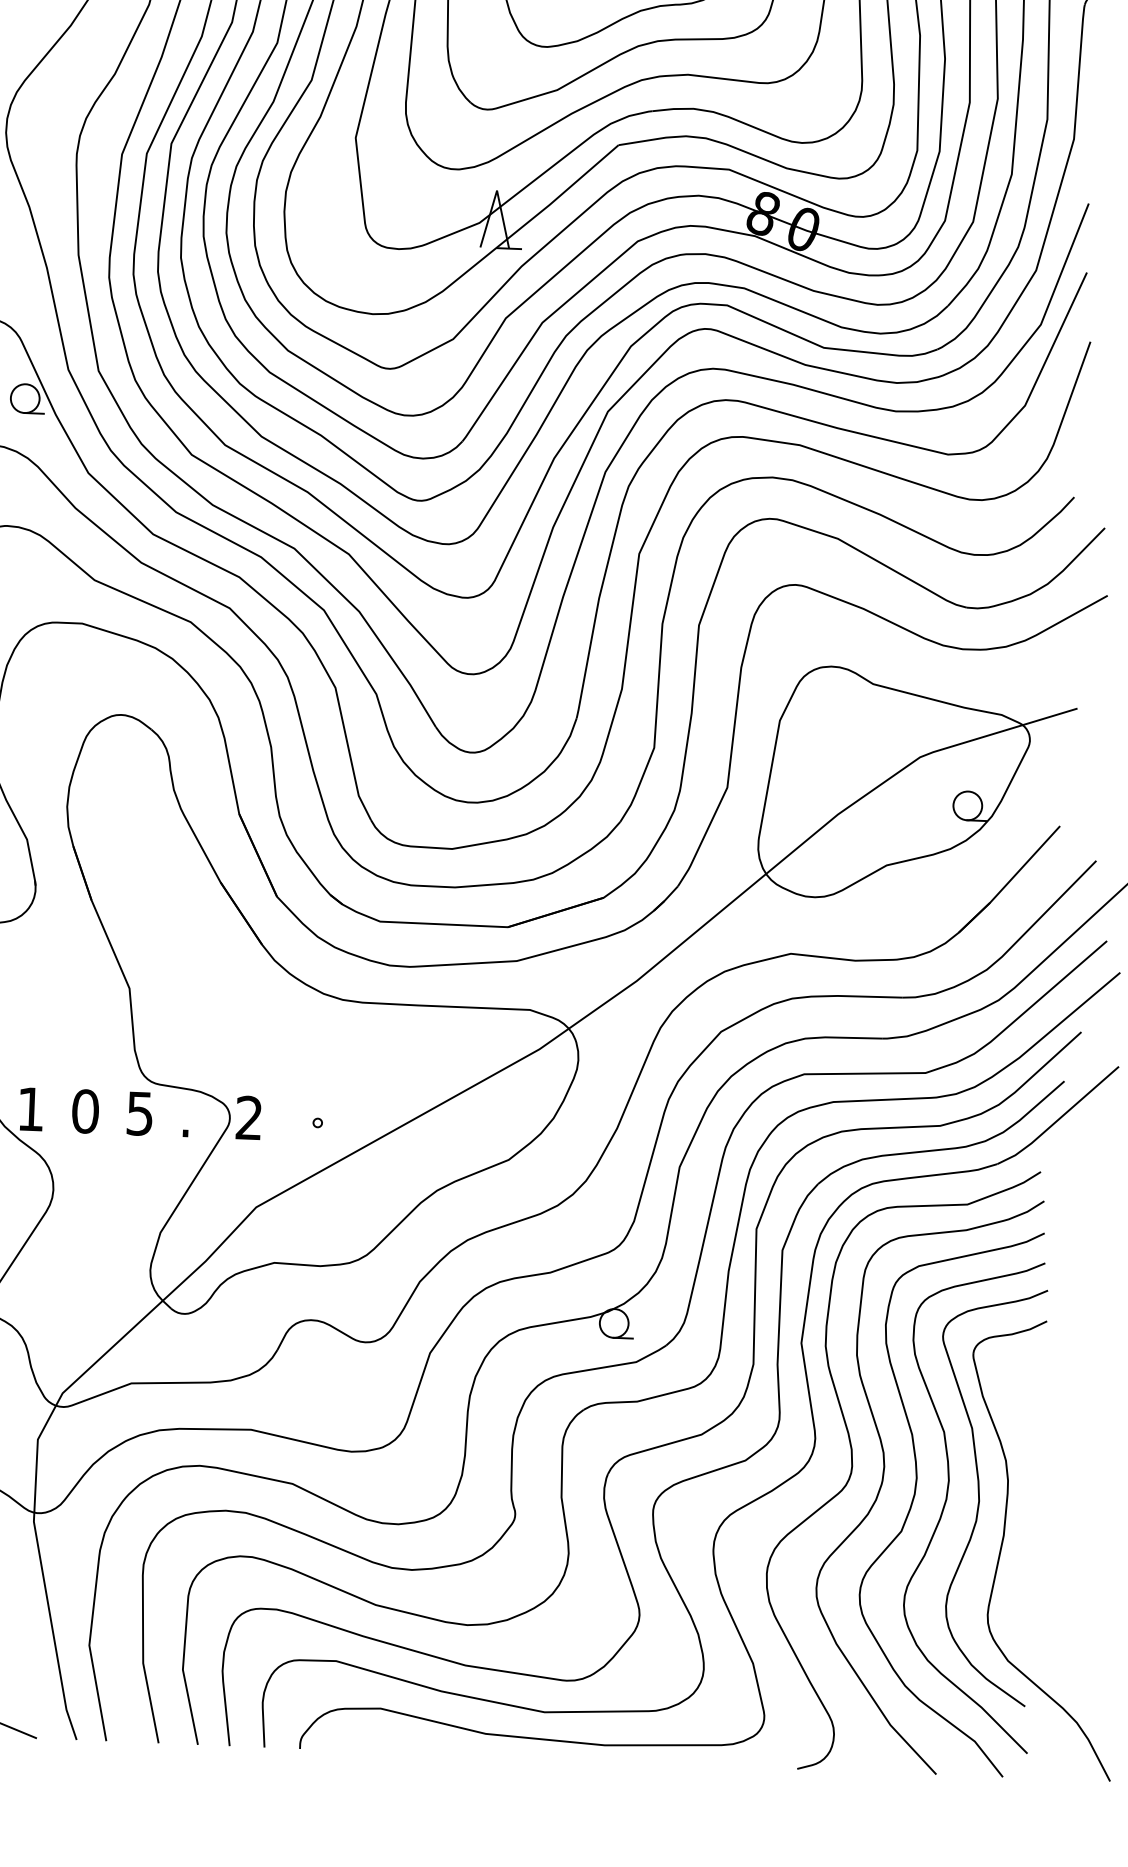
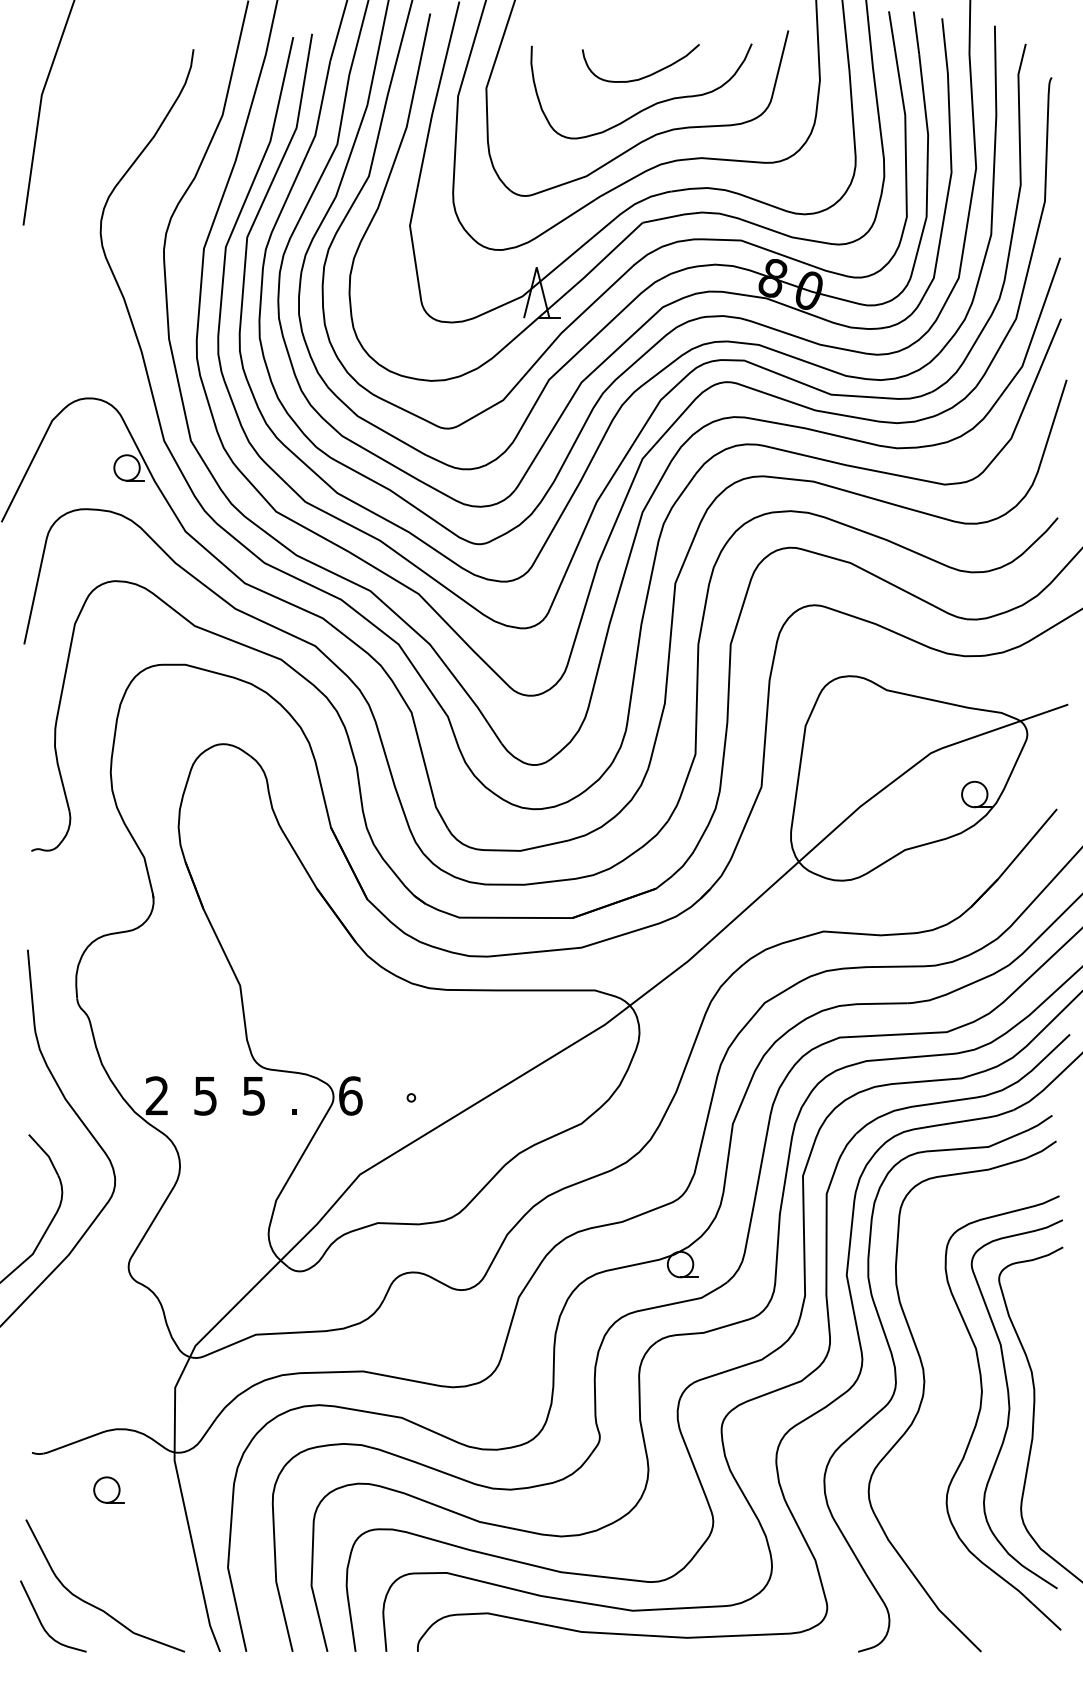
text: (30, 1108) -> (156, 1095), 1 -> 2
text: (85, 1110) -> (205, 1095), 0 -> 5
text: (249, 1117) -> (350, 1095), 2 -> 6
curve: (916, 1494) -> (953, 1405), removed

